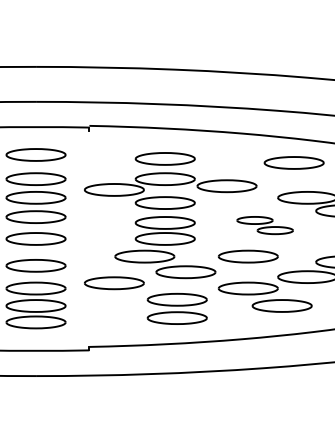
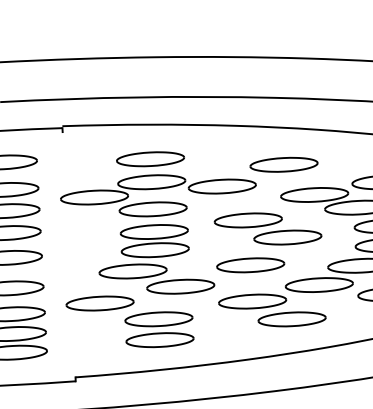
part: (293, 162) -> (283, 164), moved
part: (264, 225) -> (267, 228), size x1.67
part: (176, 308) -> (158, 329), moved

